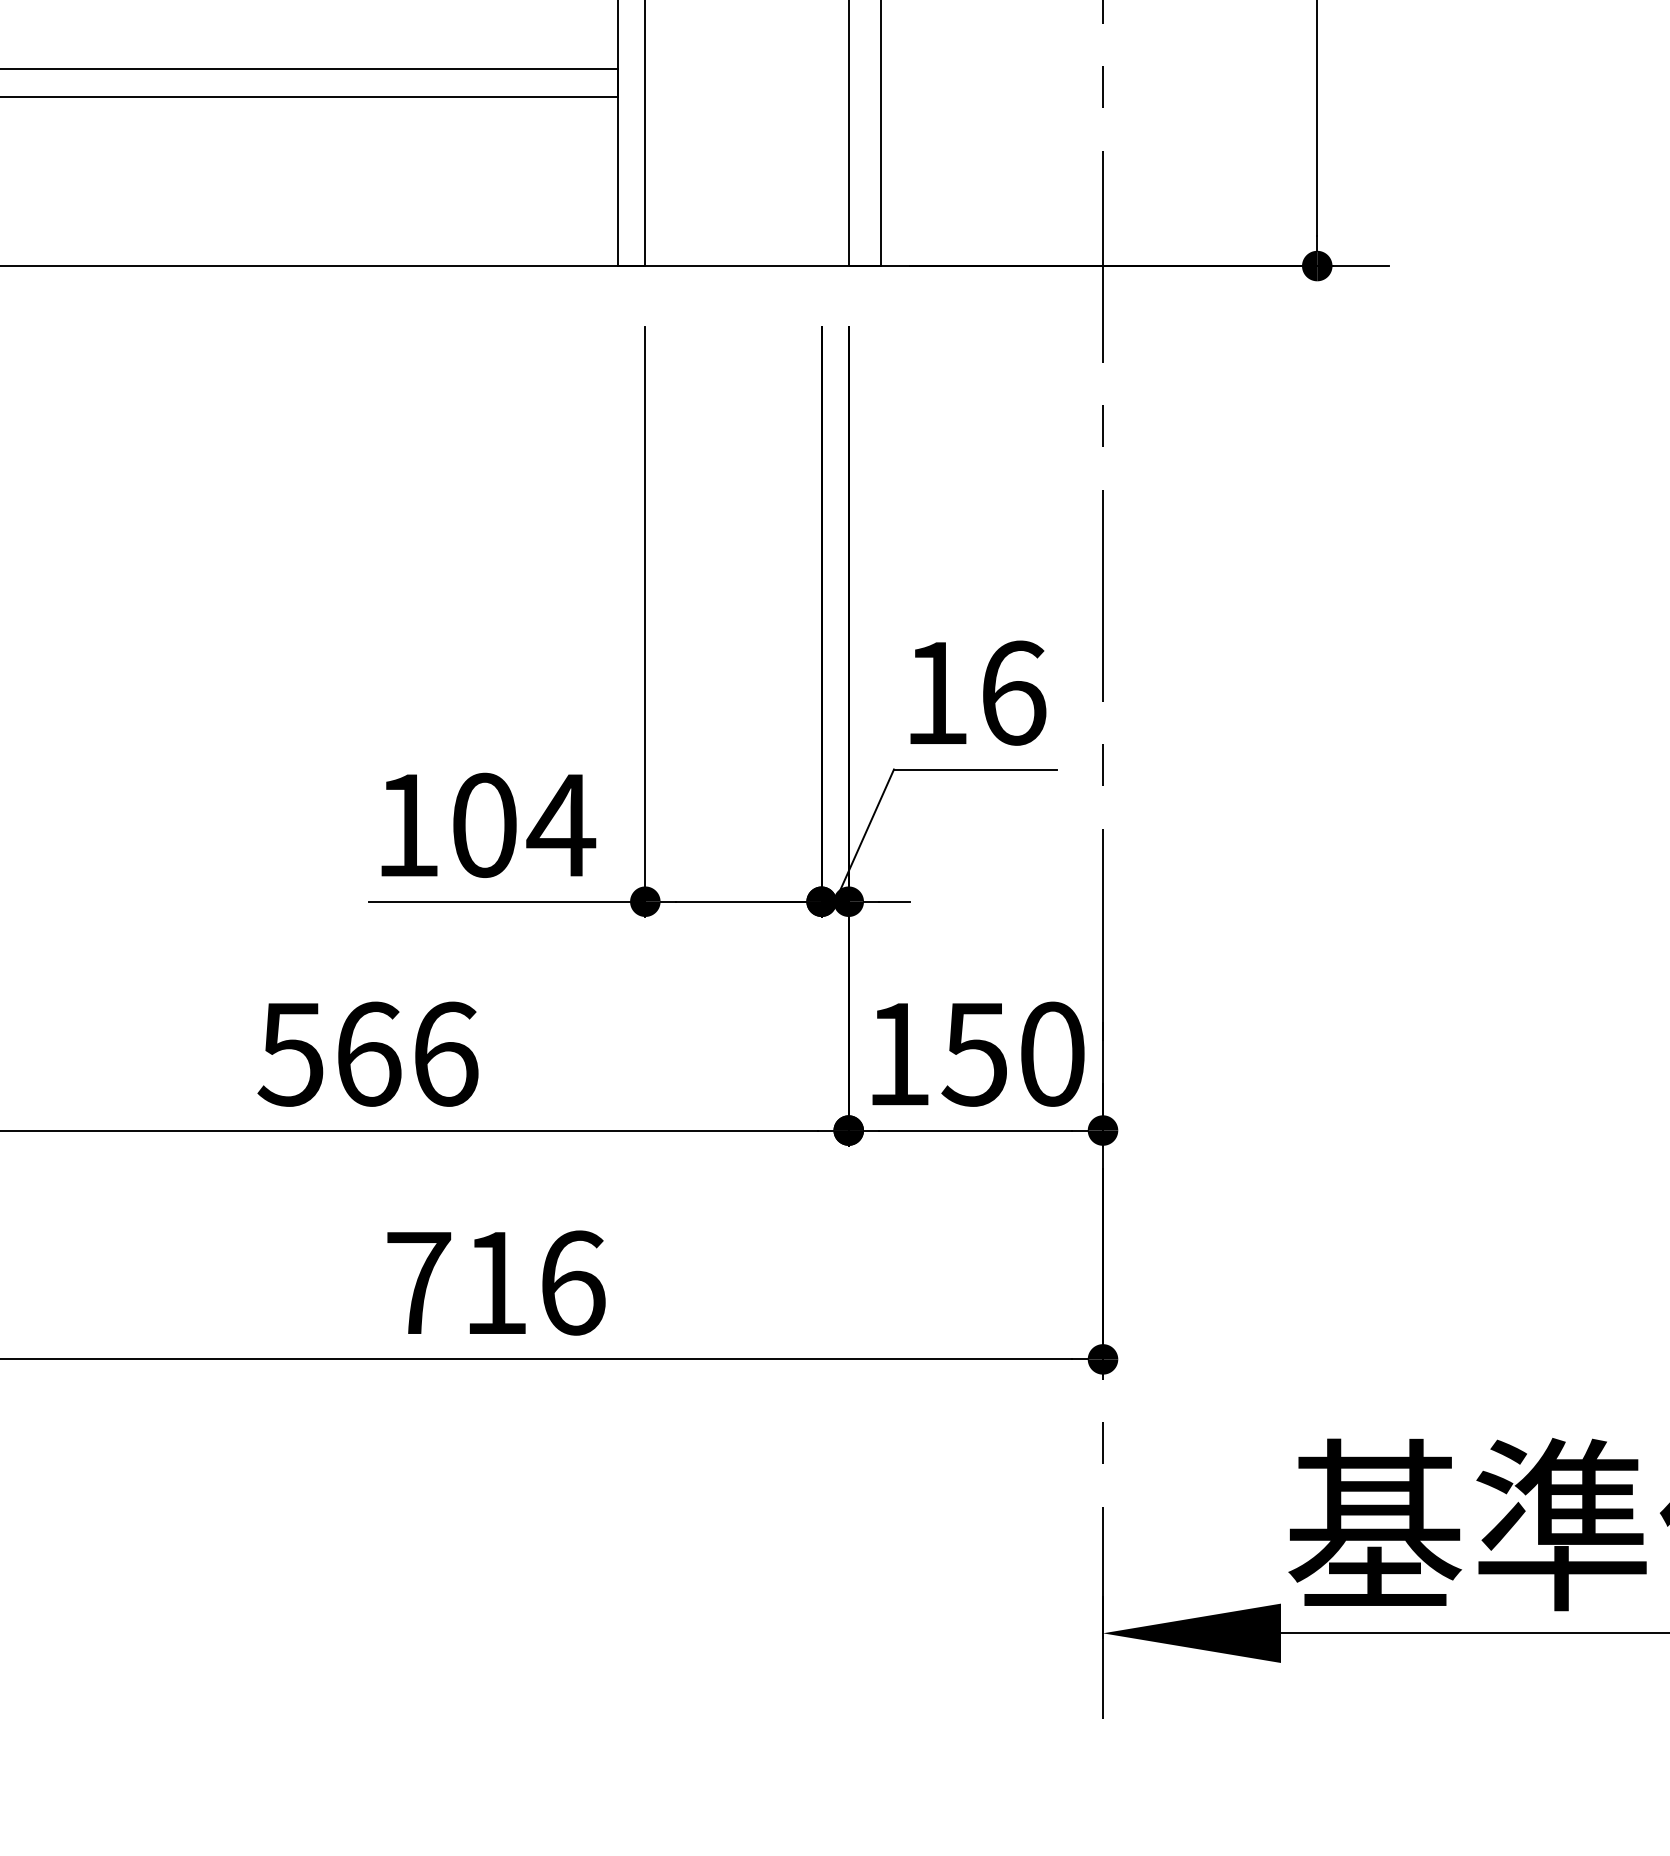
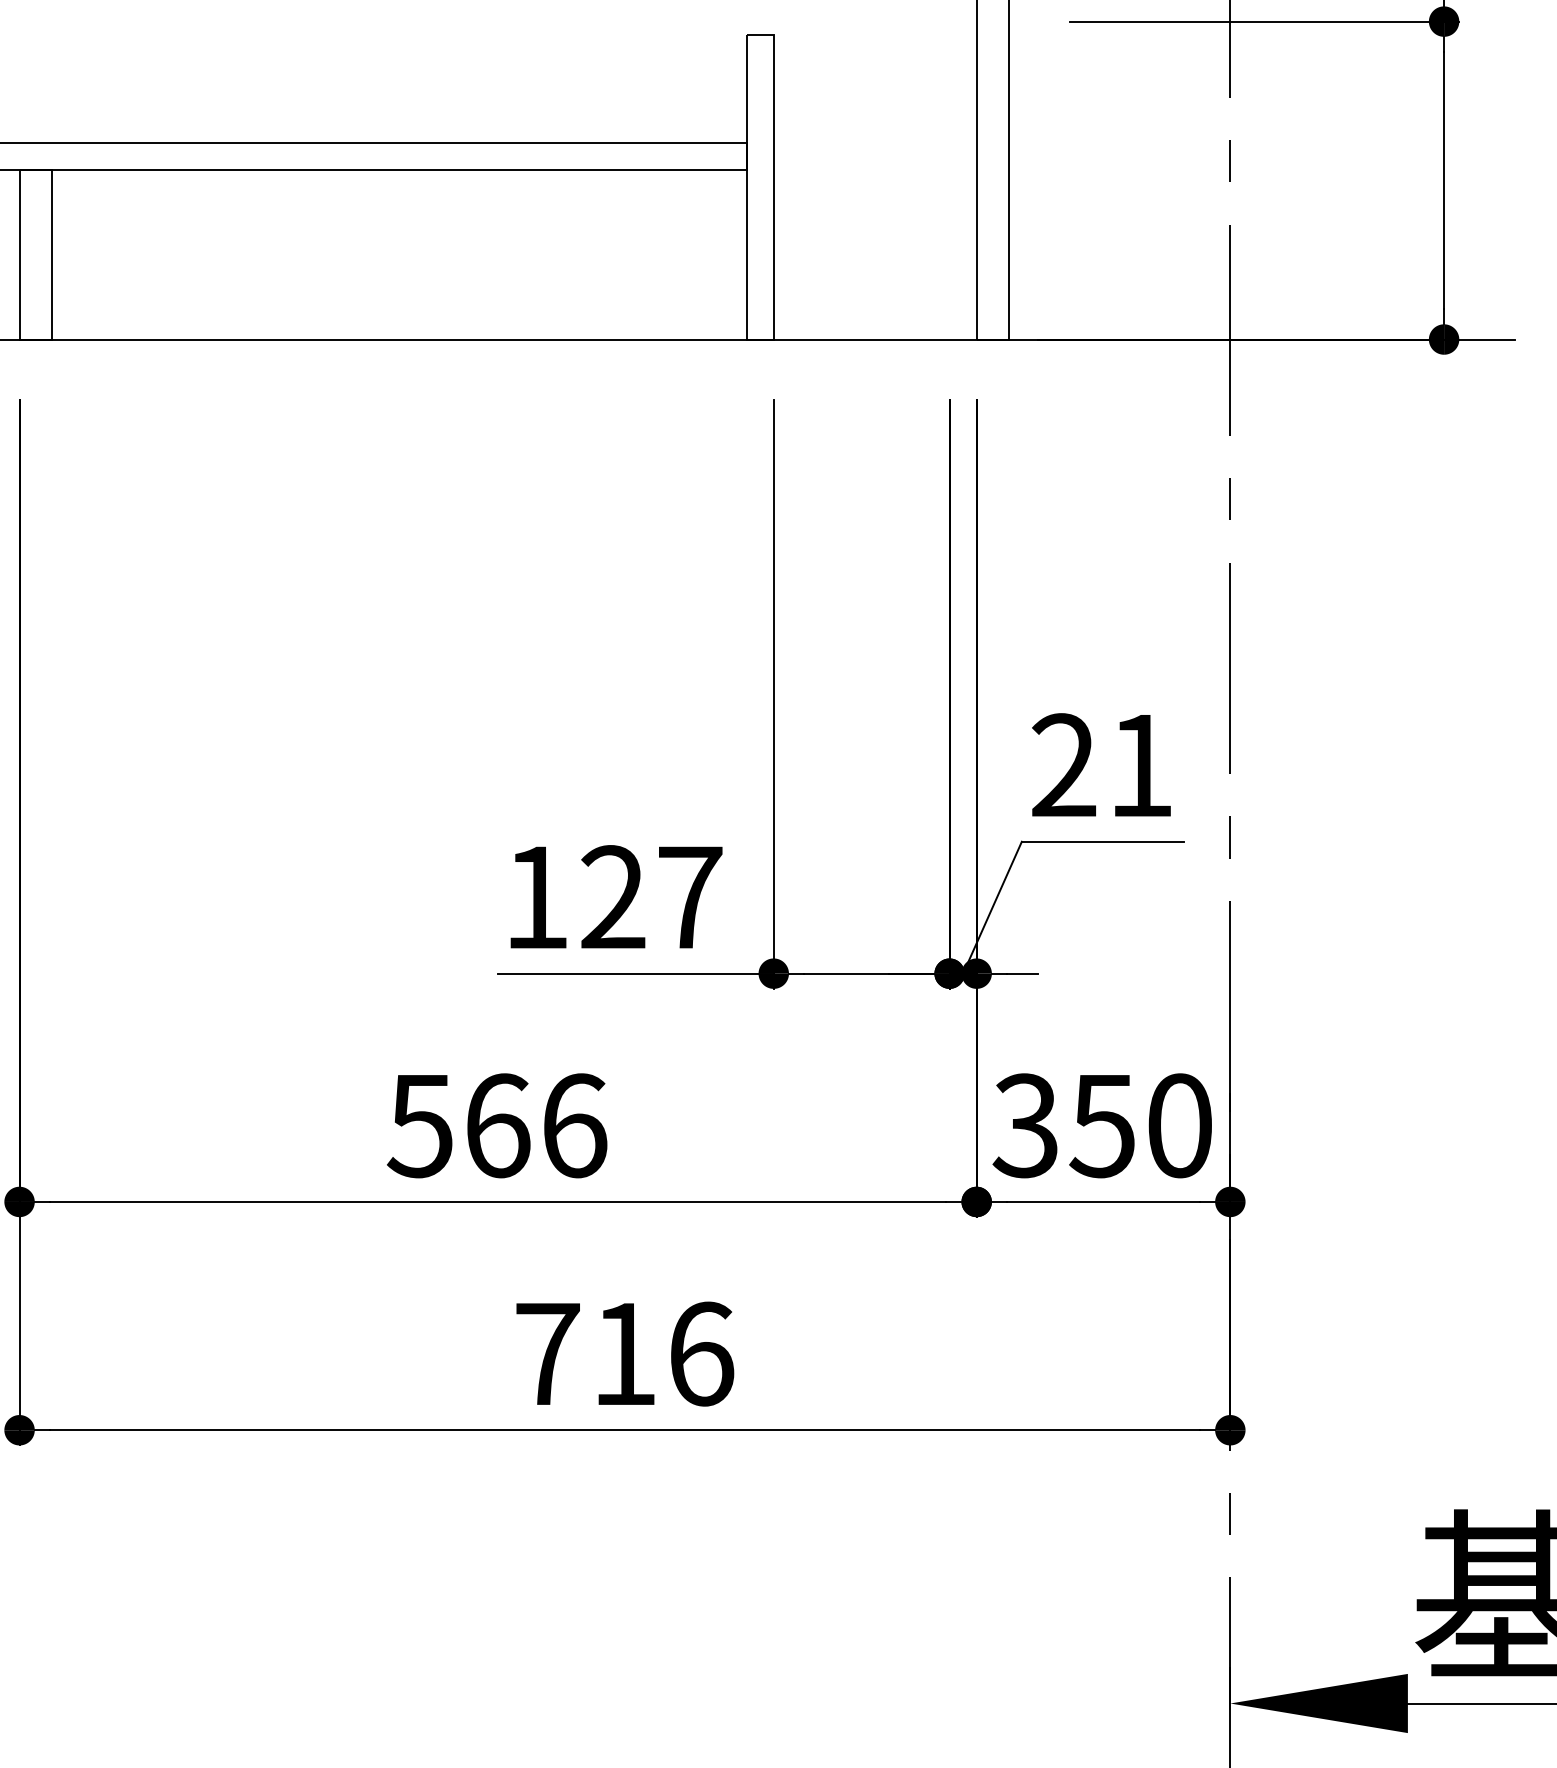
text: (975, 692) -> (1103, 764), 16 -> 21
text: (524, 824) -> (653, 896), 104 -> 127
text: (896, 1053) -> (1024, 1125), 150 -> 350

